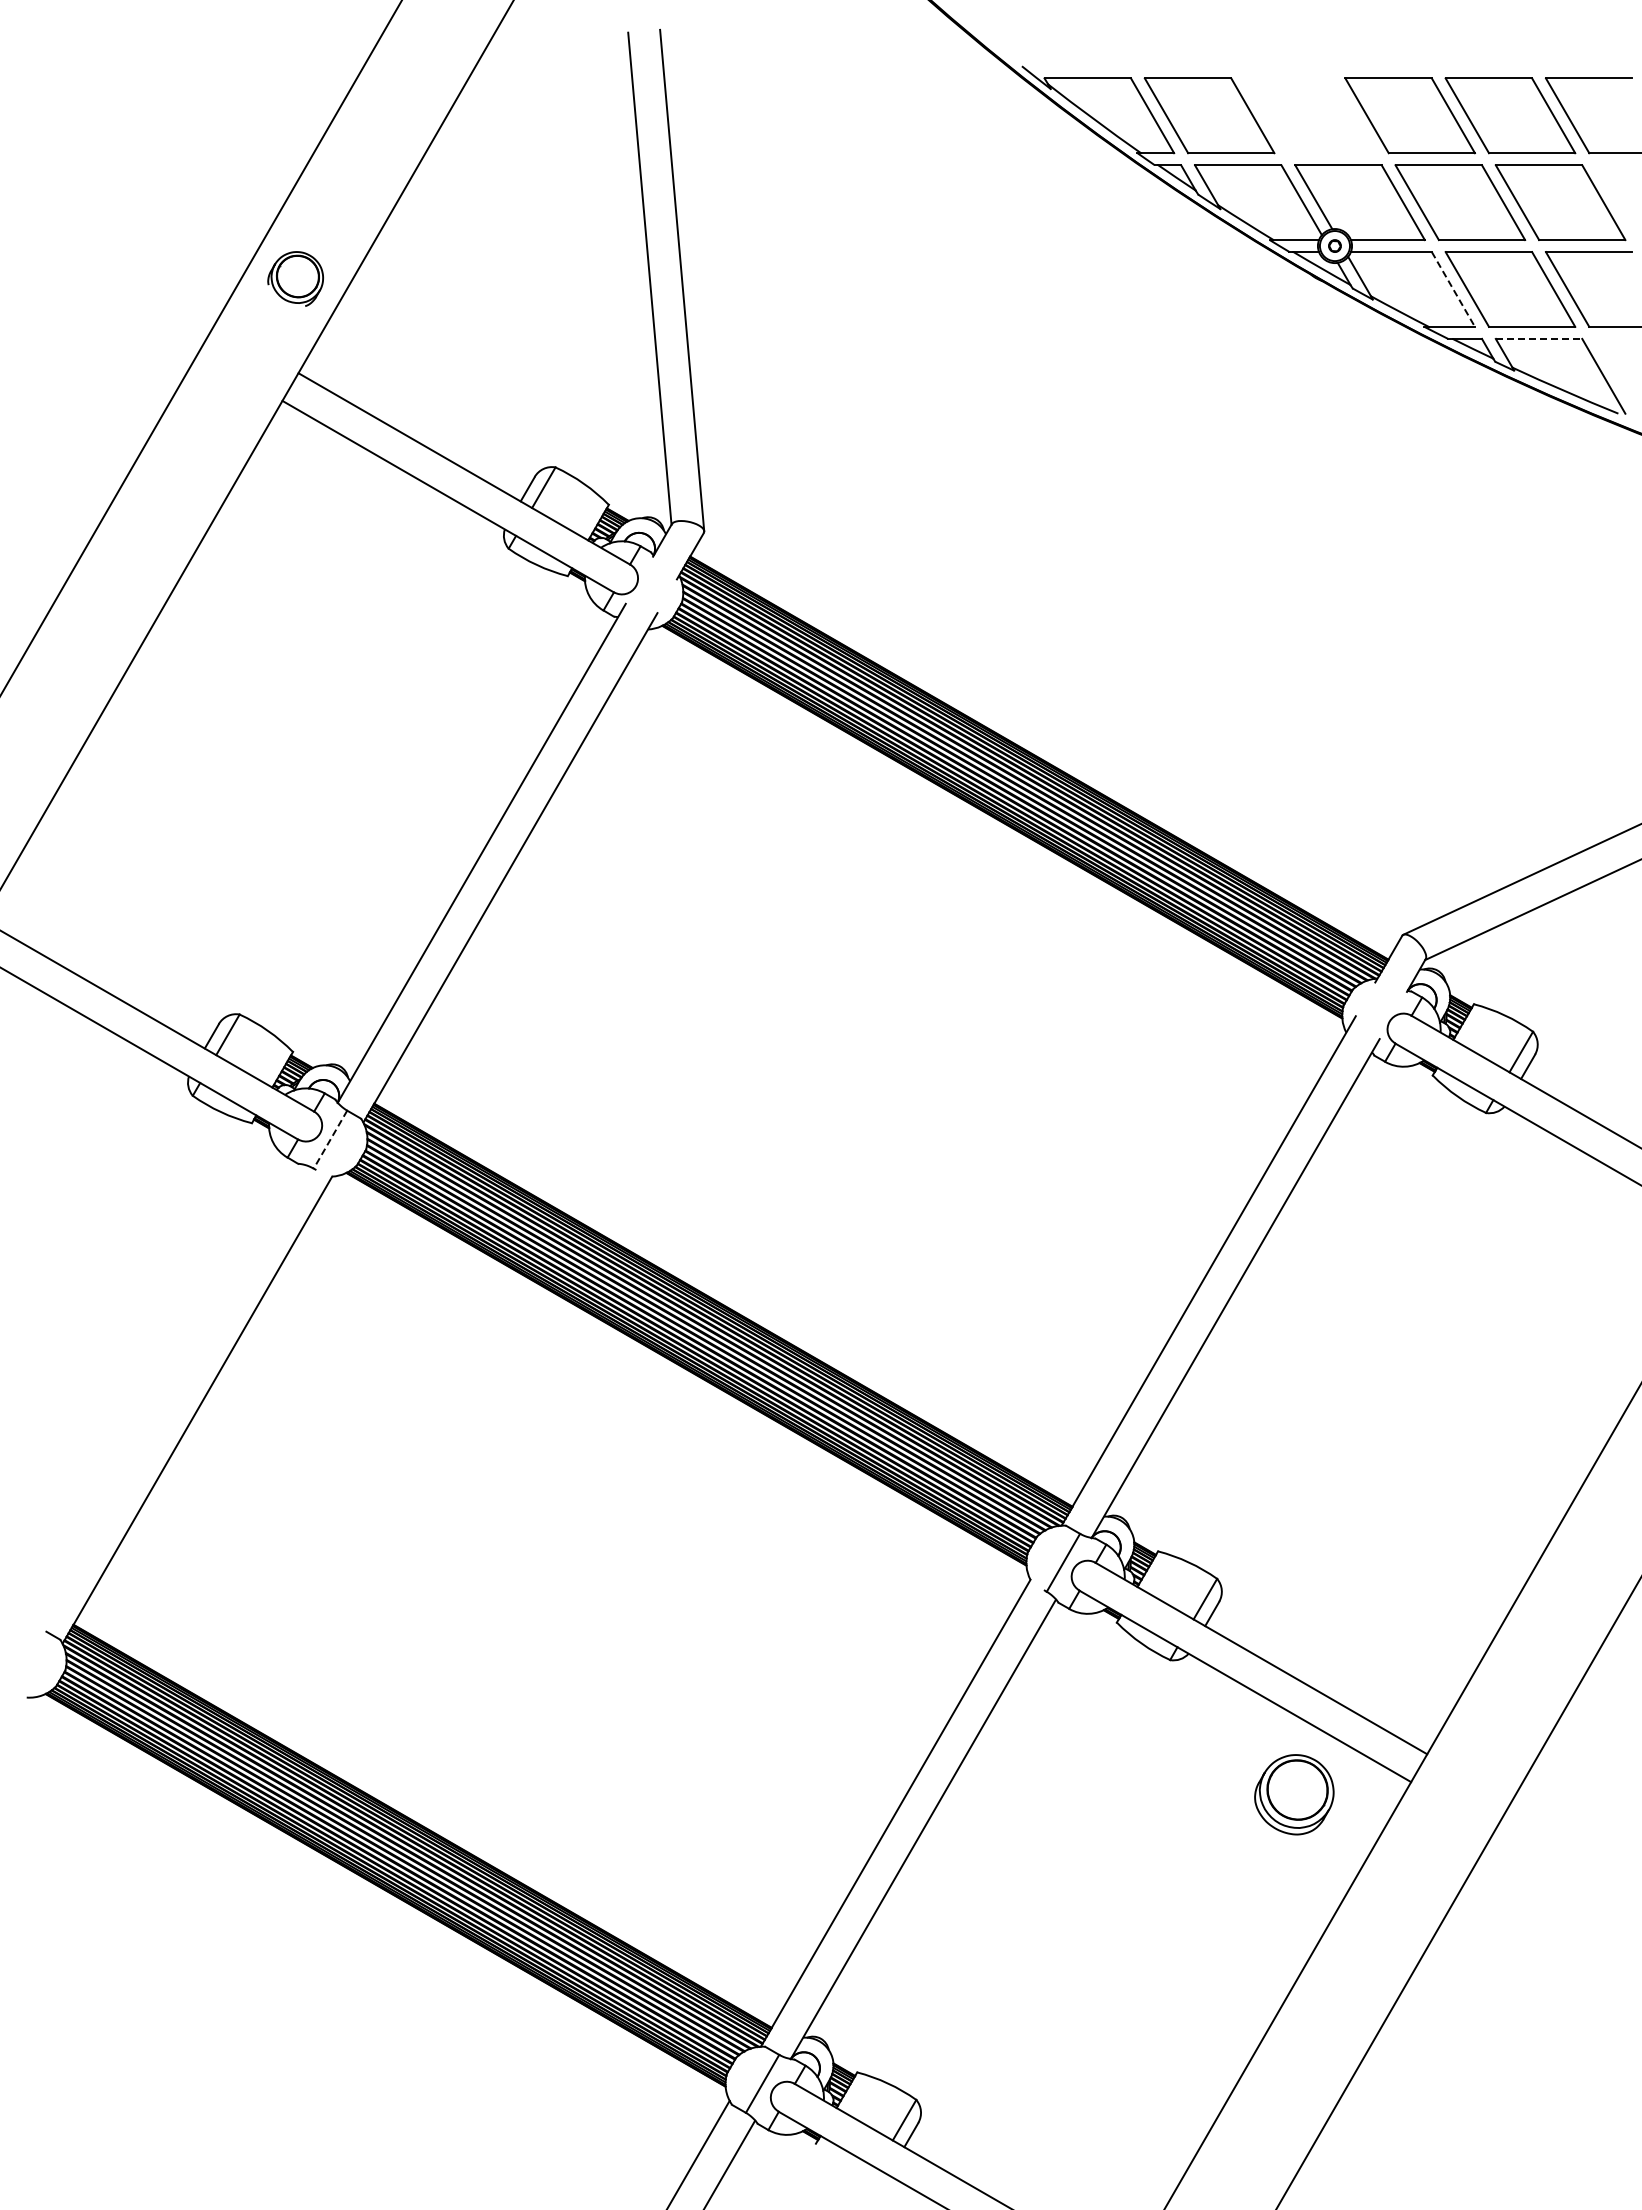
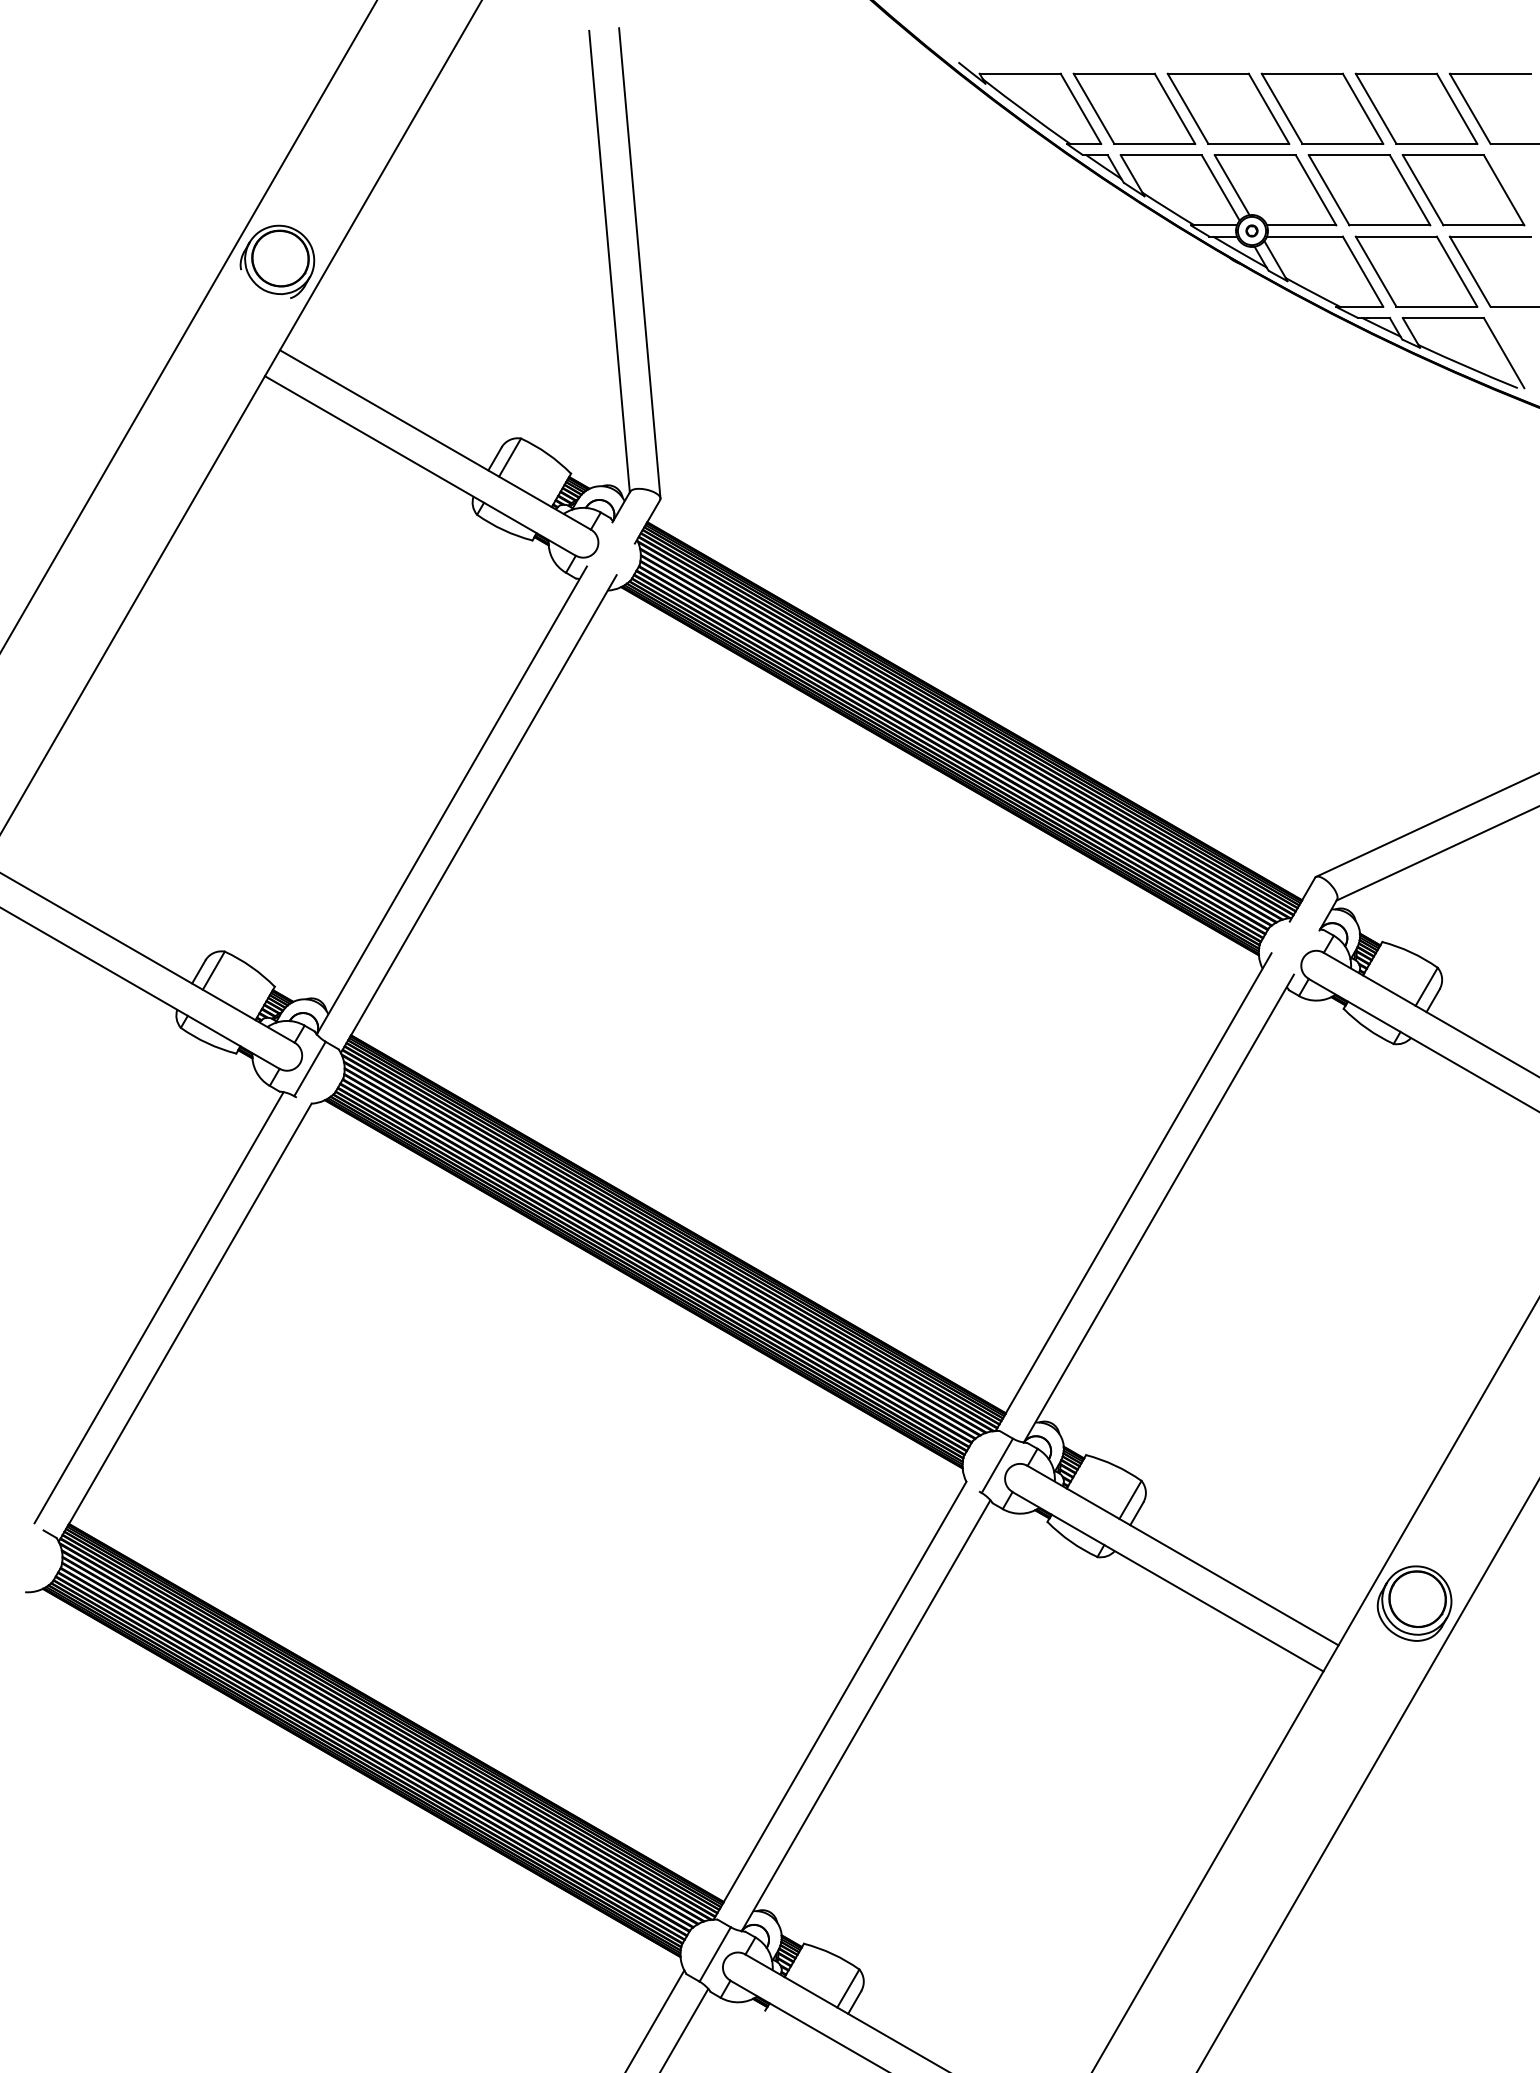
part: (1309, 115) -> (1228, 108), added
part: (295, 278) -> (277, 261), size x1.43
line: (1453, 289) -> (1363, 271), dashed -> solid
line: (1539, 338) -> (1443, 317), dashed -> solid
line: (330, 1140) -> (310, 1069), dashed -> solid
line: (169, 1394) -> (159, 1307), added
part: (1294, 1794) -> (1414, 1603), moved

